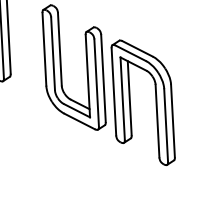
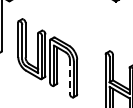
line: (156, 123) -> (69, 77), solid -> dashed

